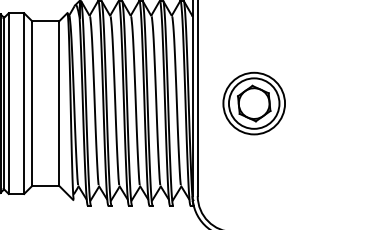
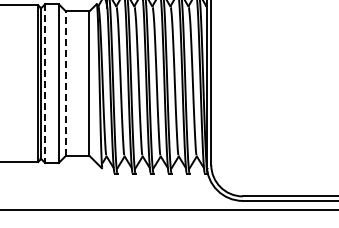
line: (31, 103) -> (65, 83), solid -> dashed
part: (253, 103) -> (260, 83), removed
line: (9, 104) -> (45, 84), solid -> dashed

